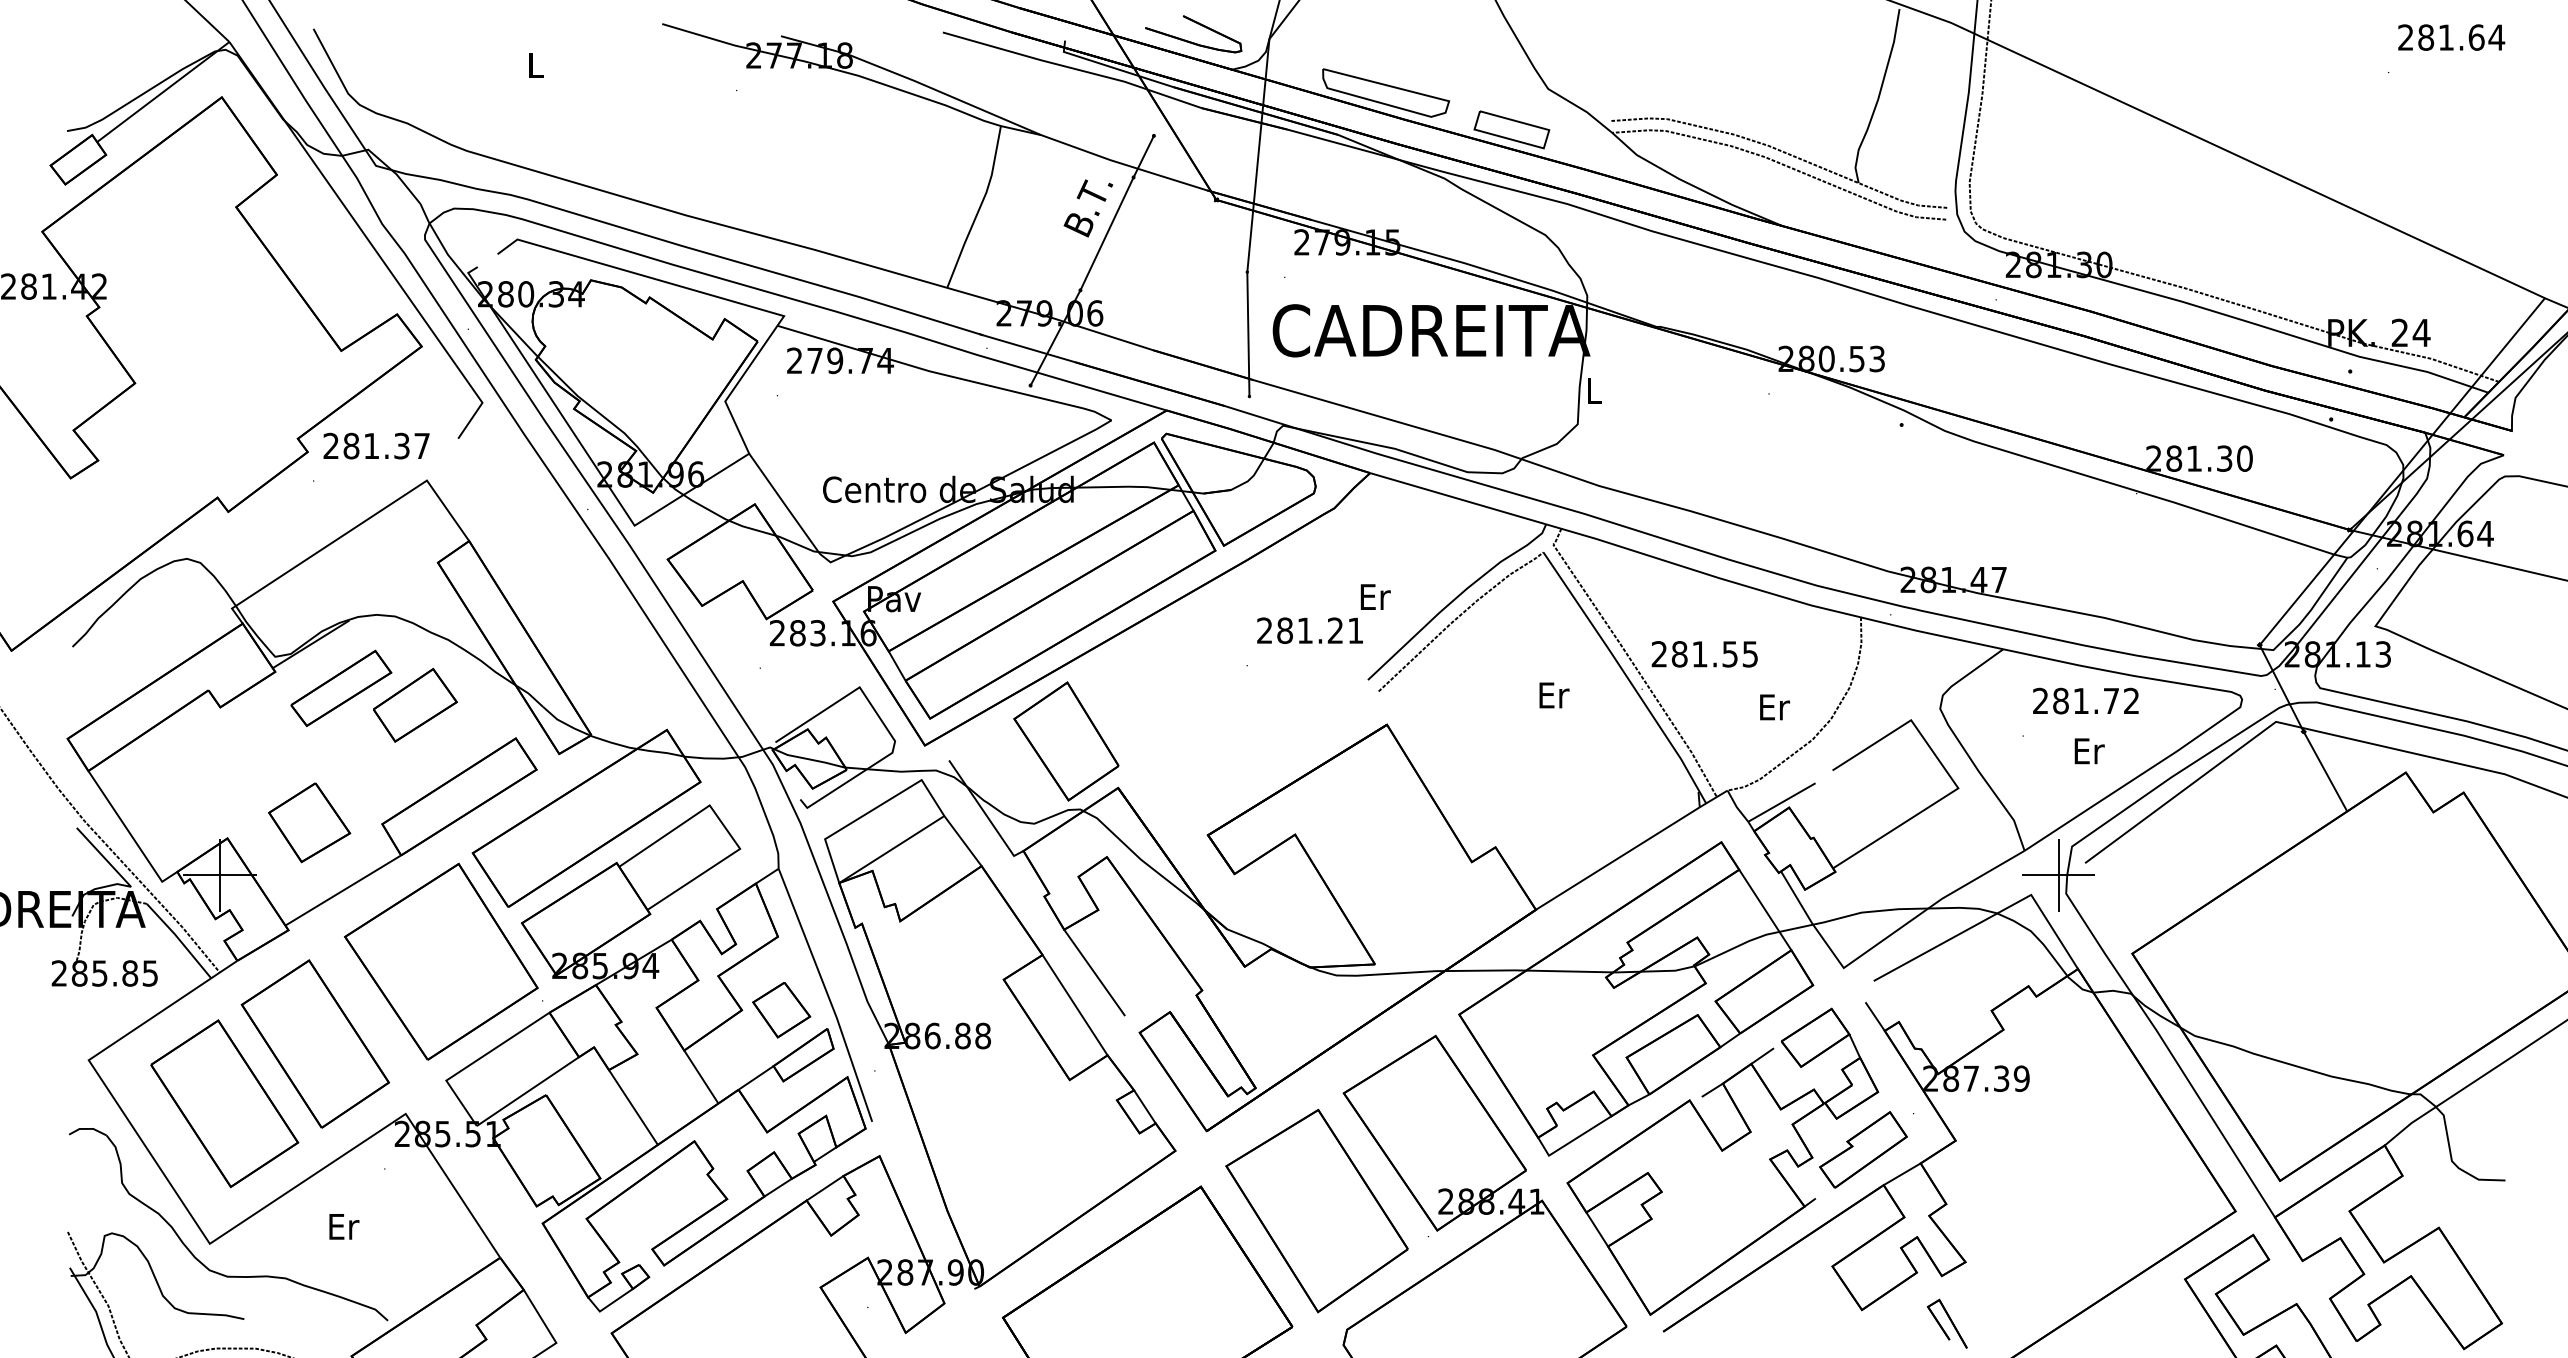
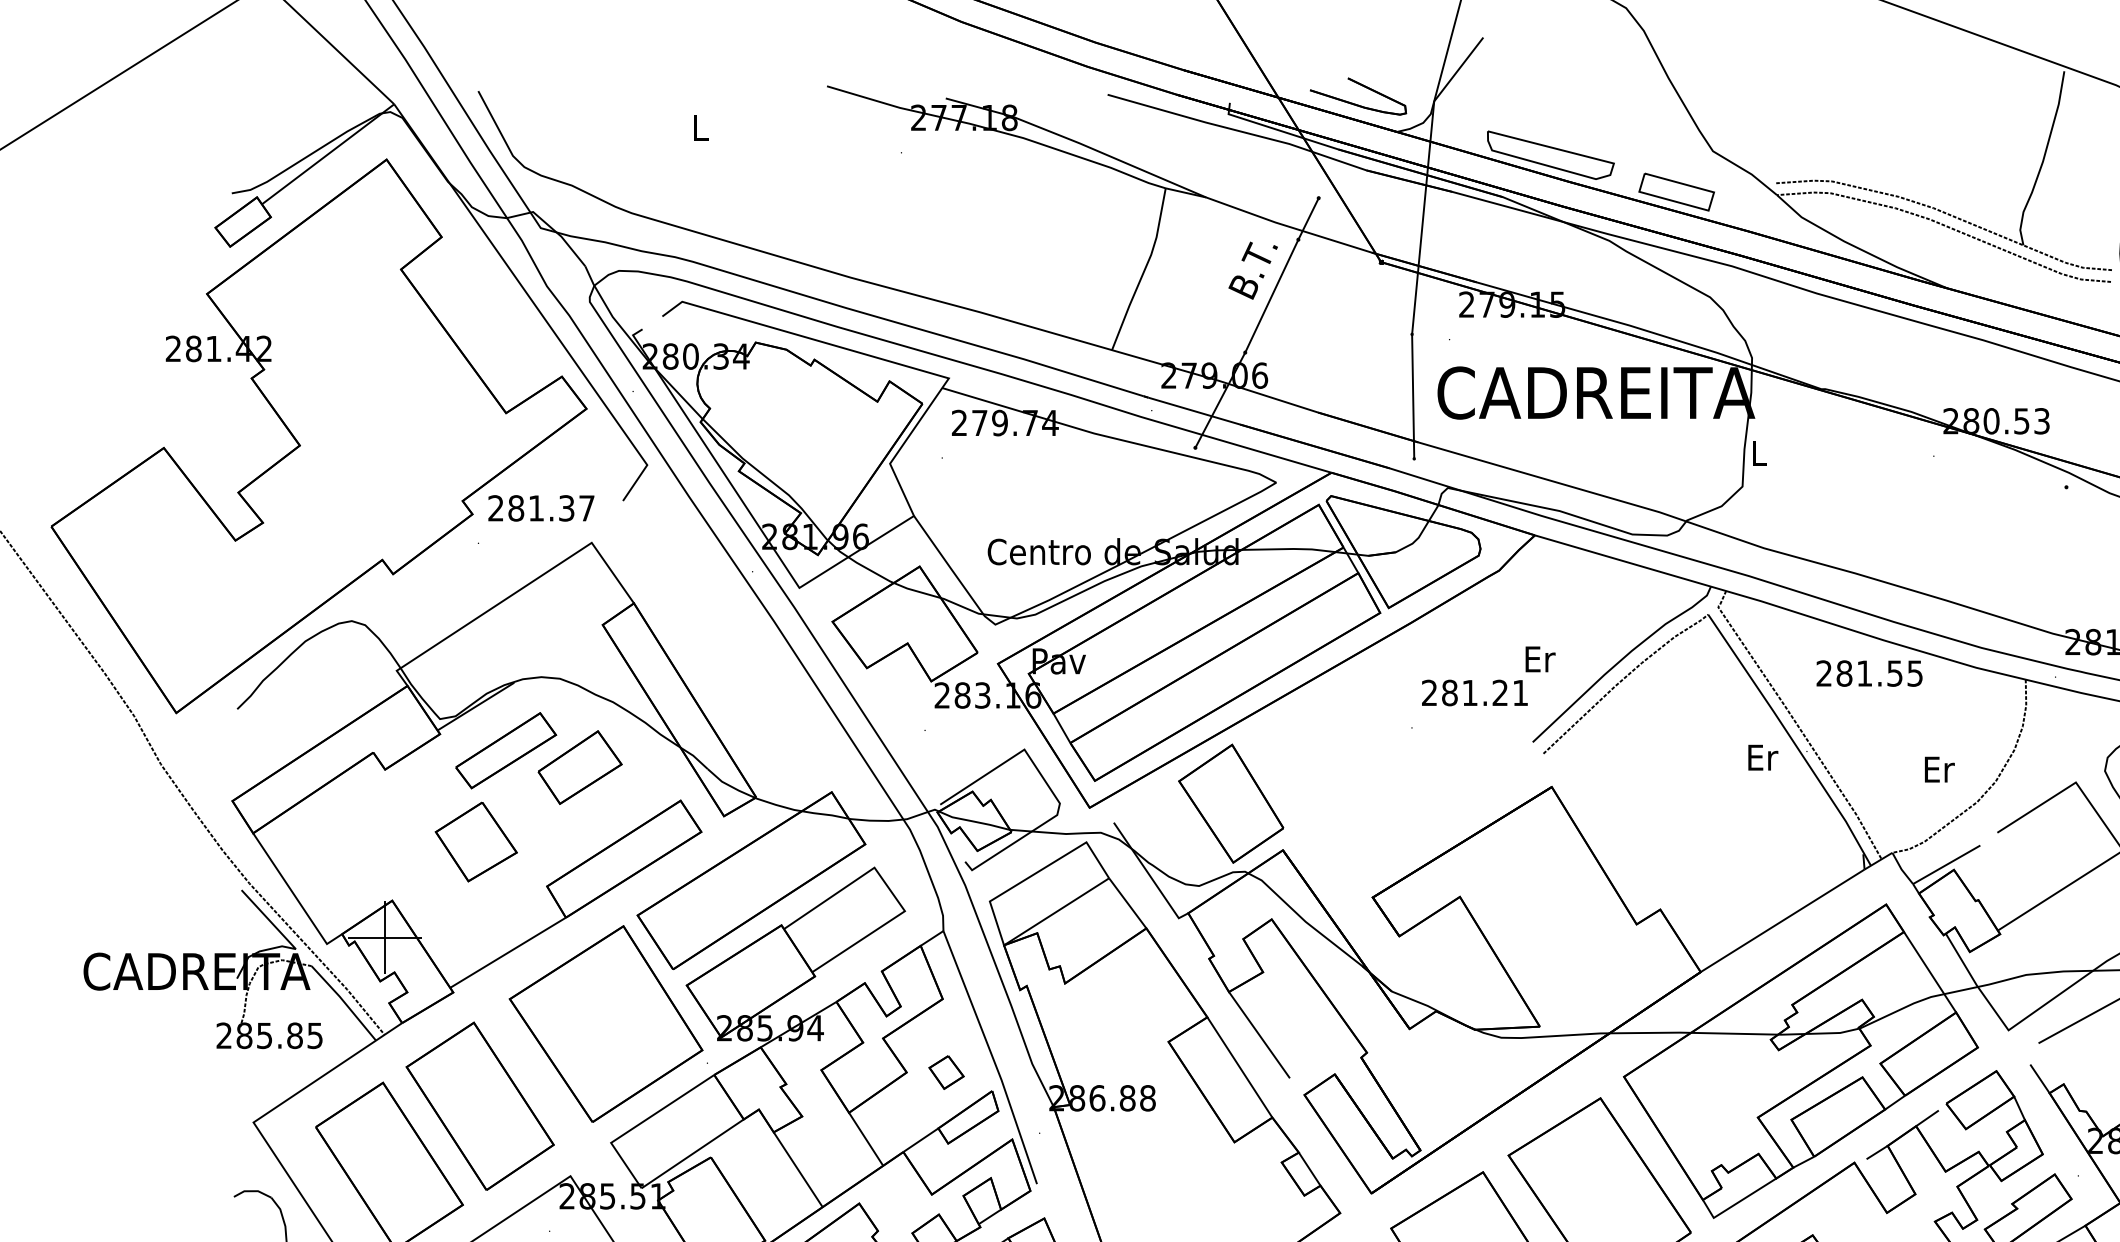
text: (1704, 654) -> (1869, 673), moved
text: (1554, 695) -> (1763, 757), moved
part: (309, 822) -> (476, 841), moved
part: (781, 1010) -> (946, 1072), size x0.6

